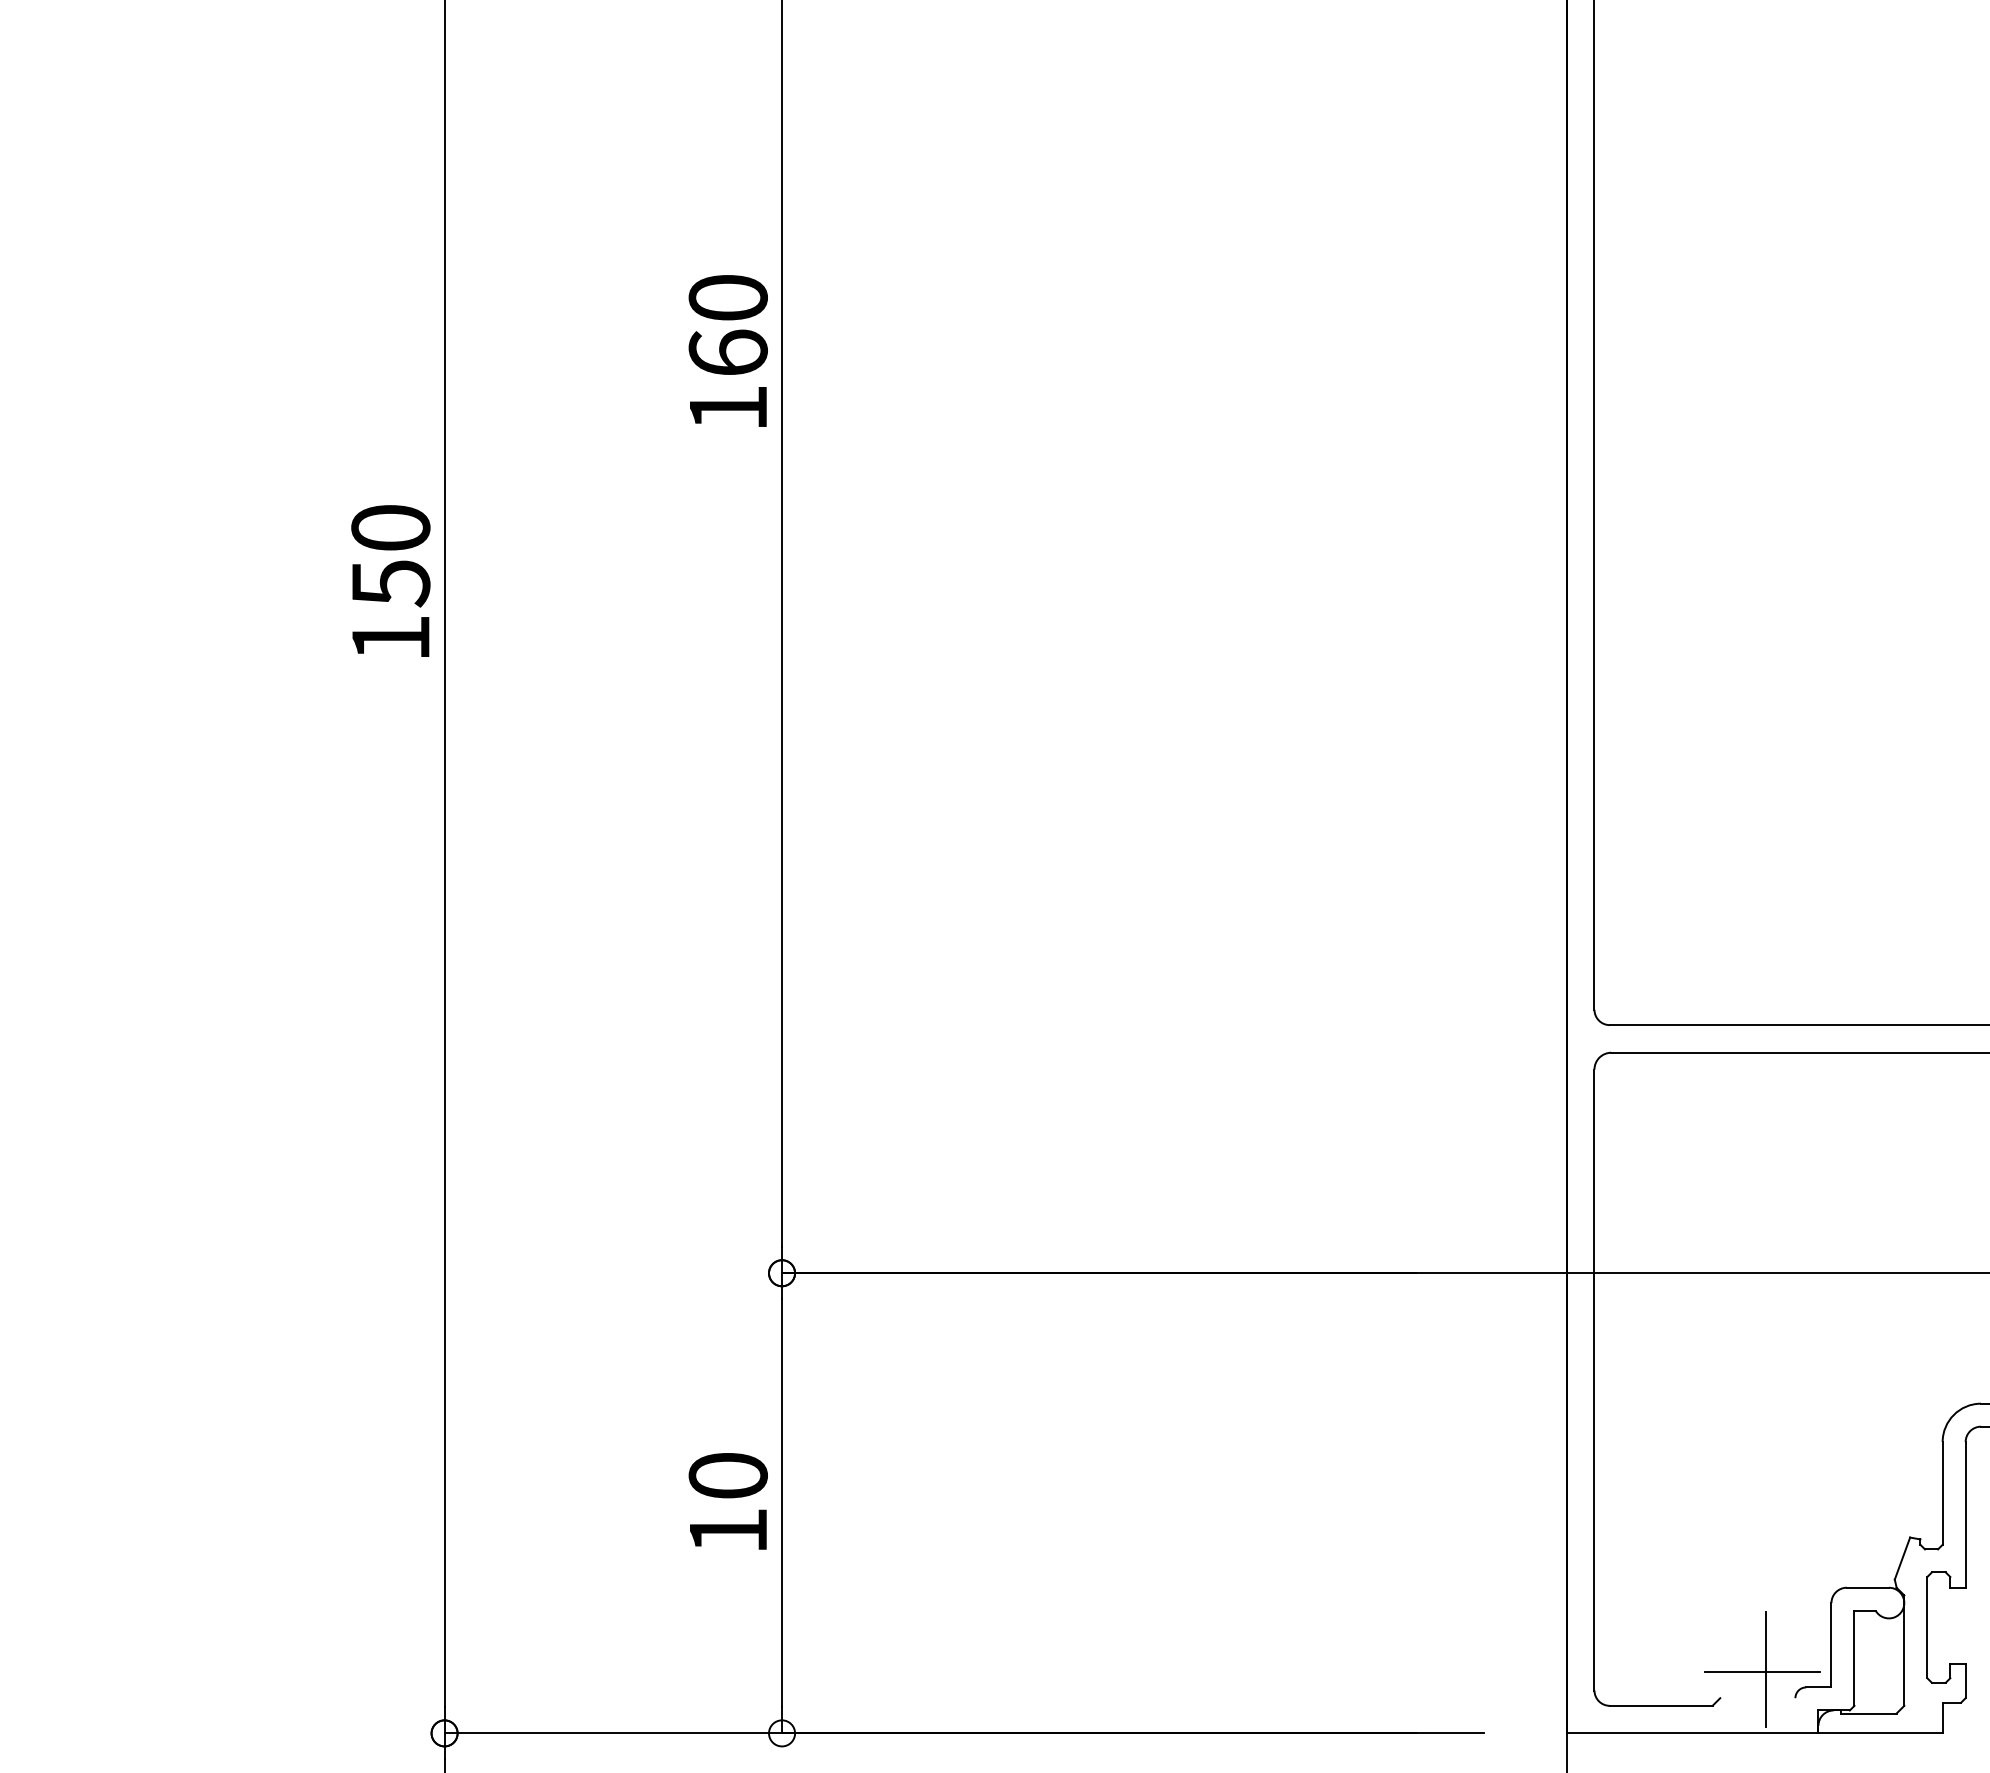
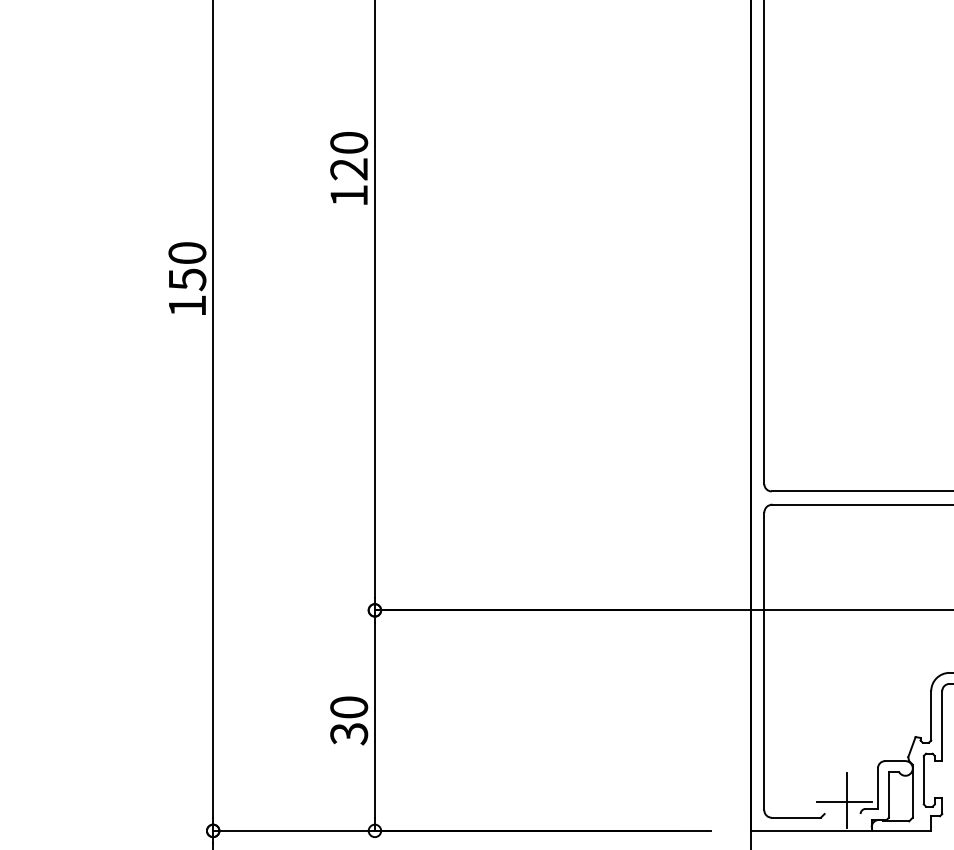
text: (728, 353) -> (349, 169), 160 -> 120
text: (728, 1532) -> (349, 734), 10 -> 30

